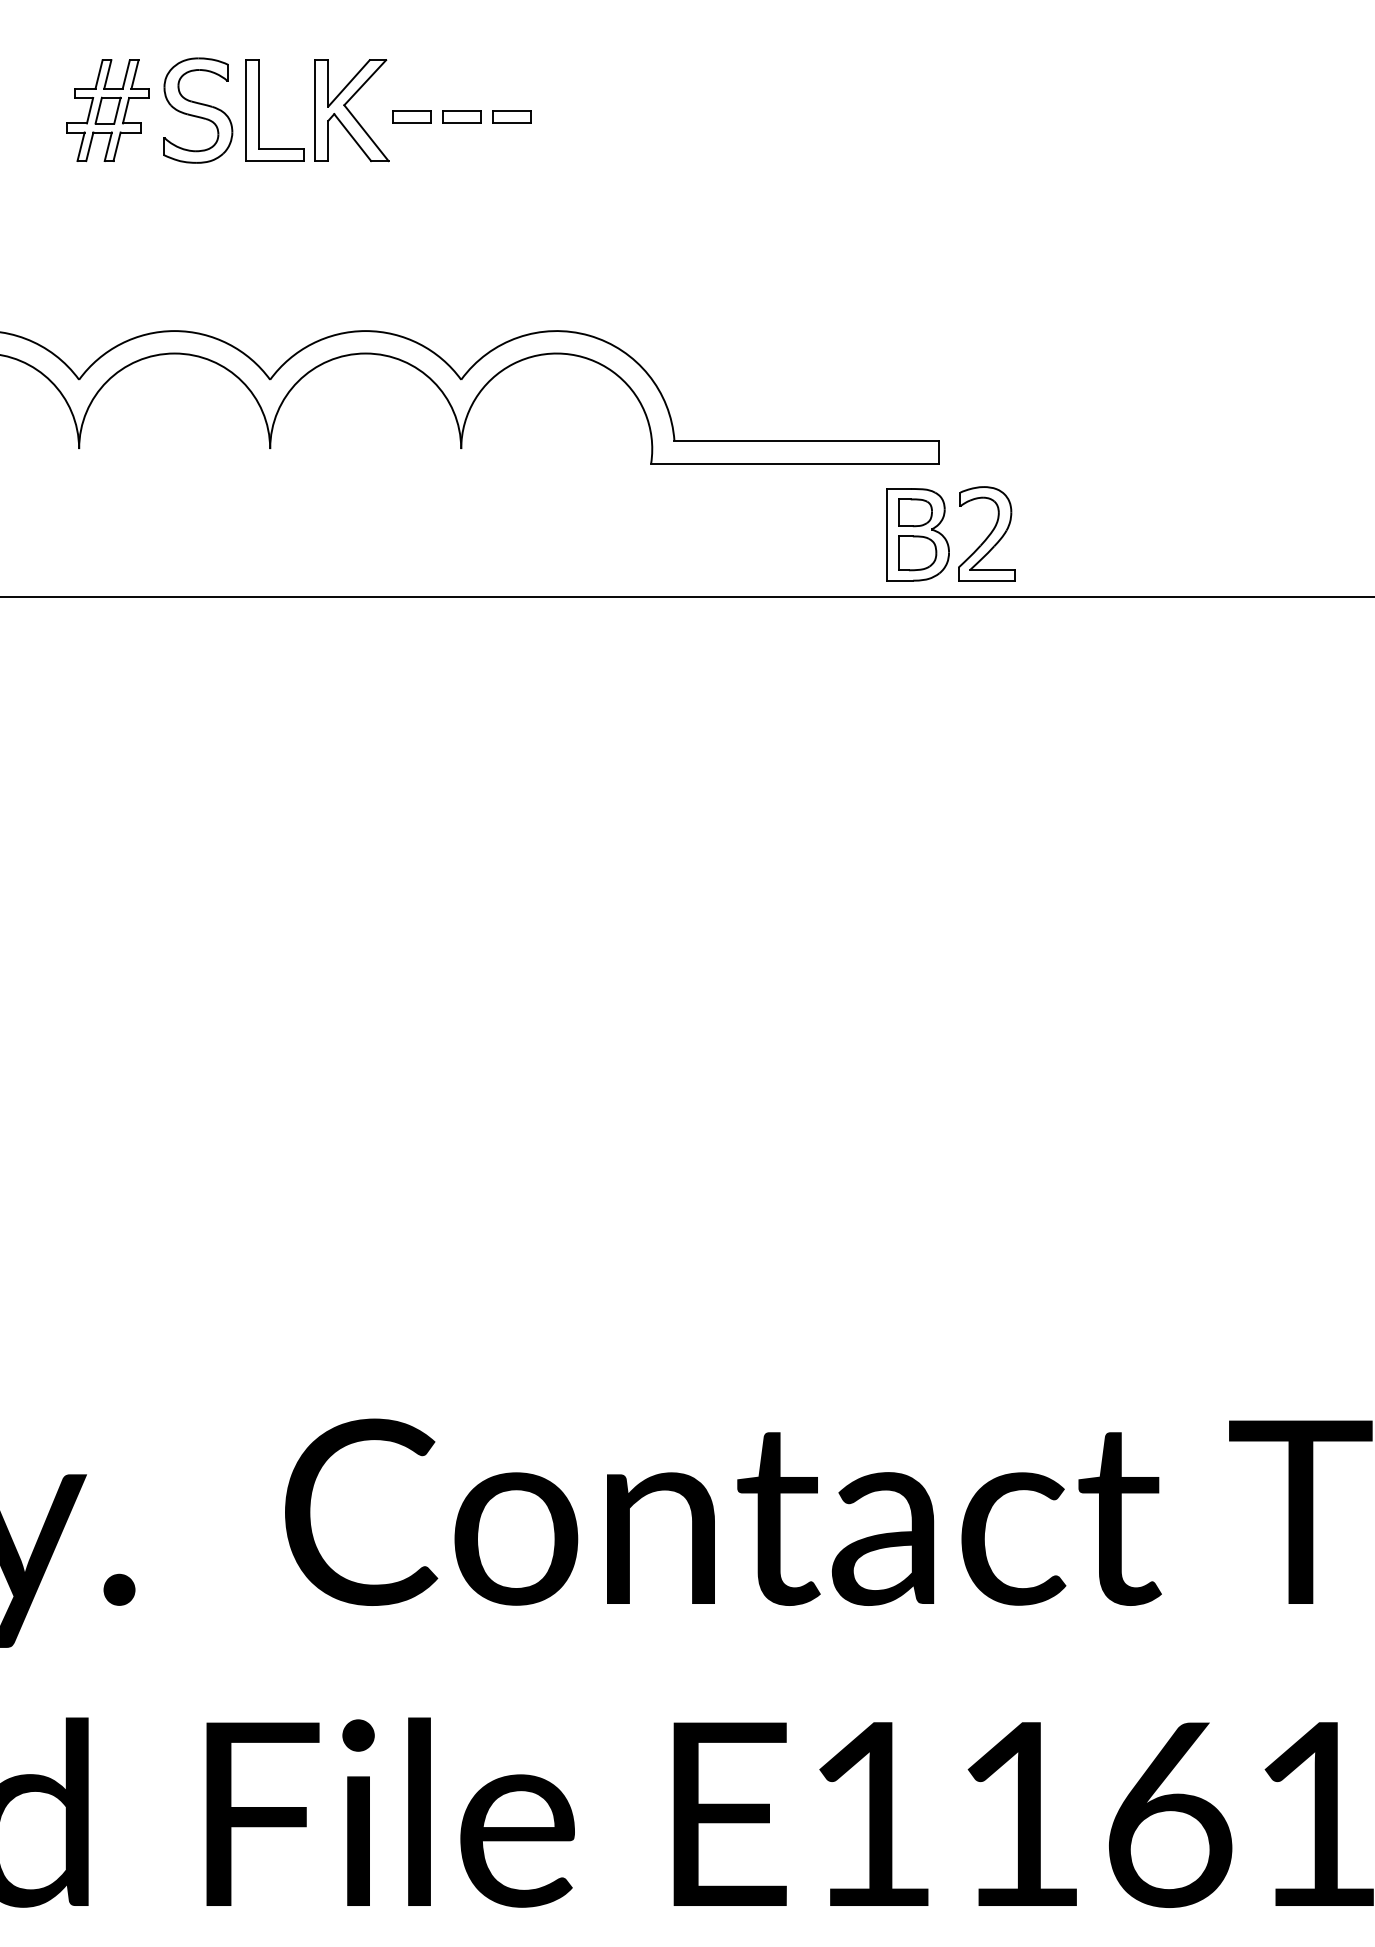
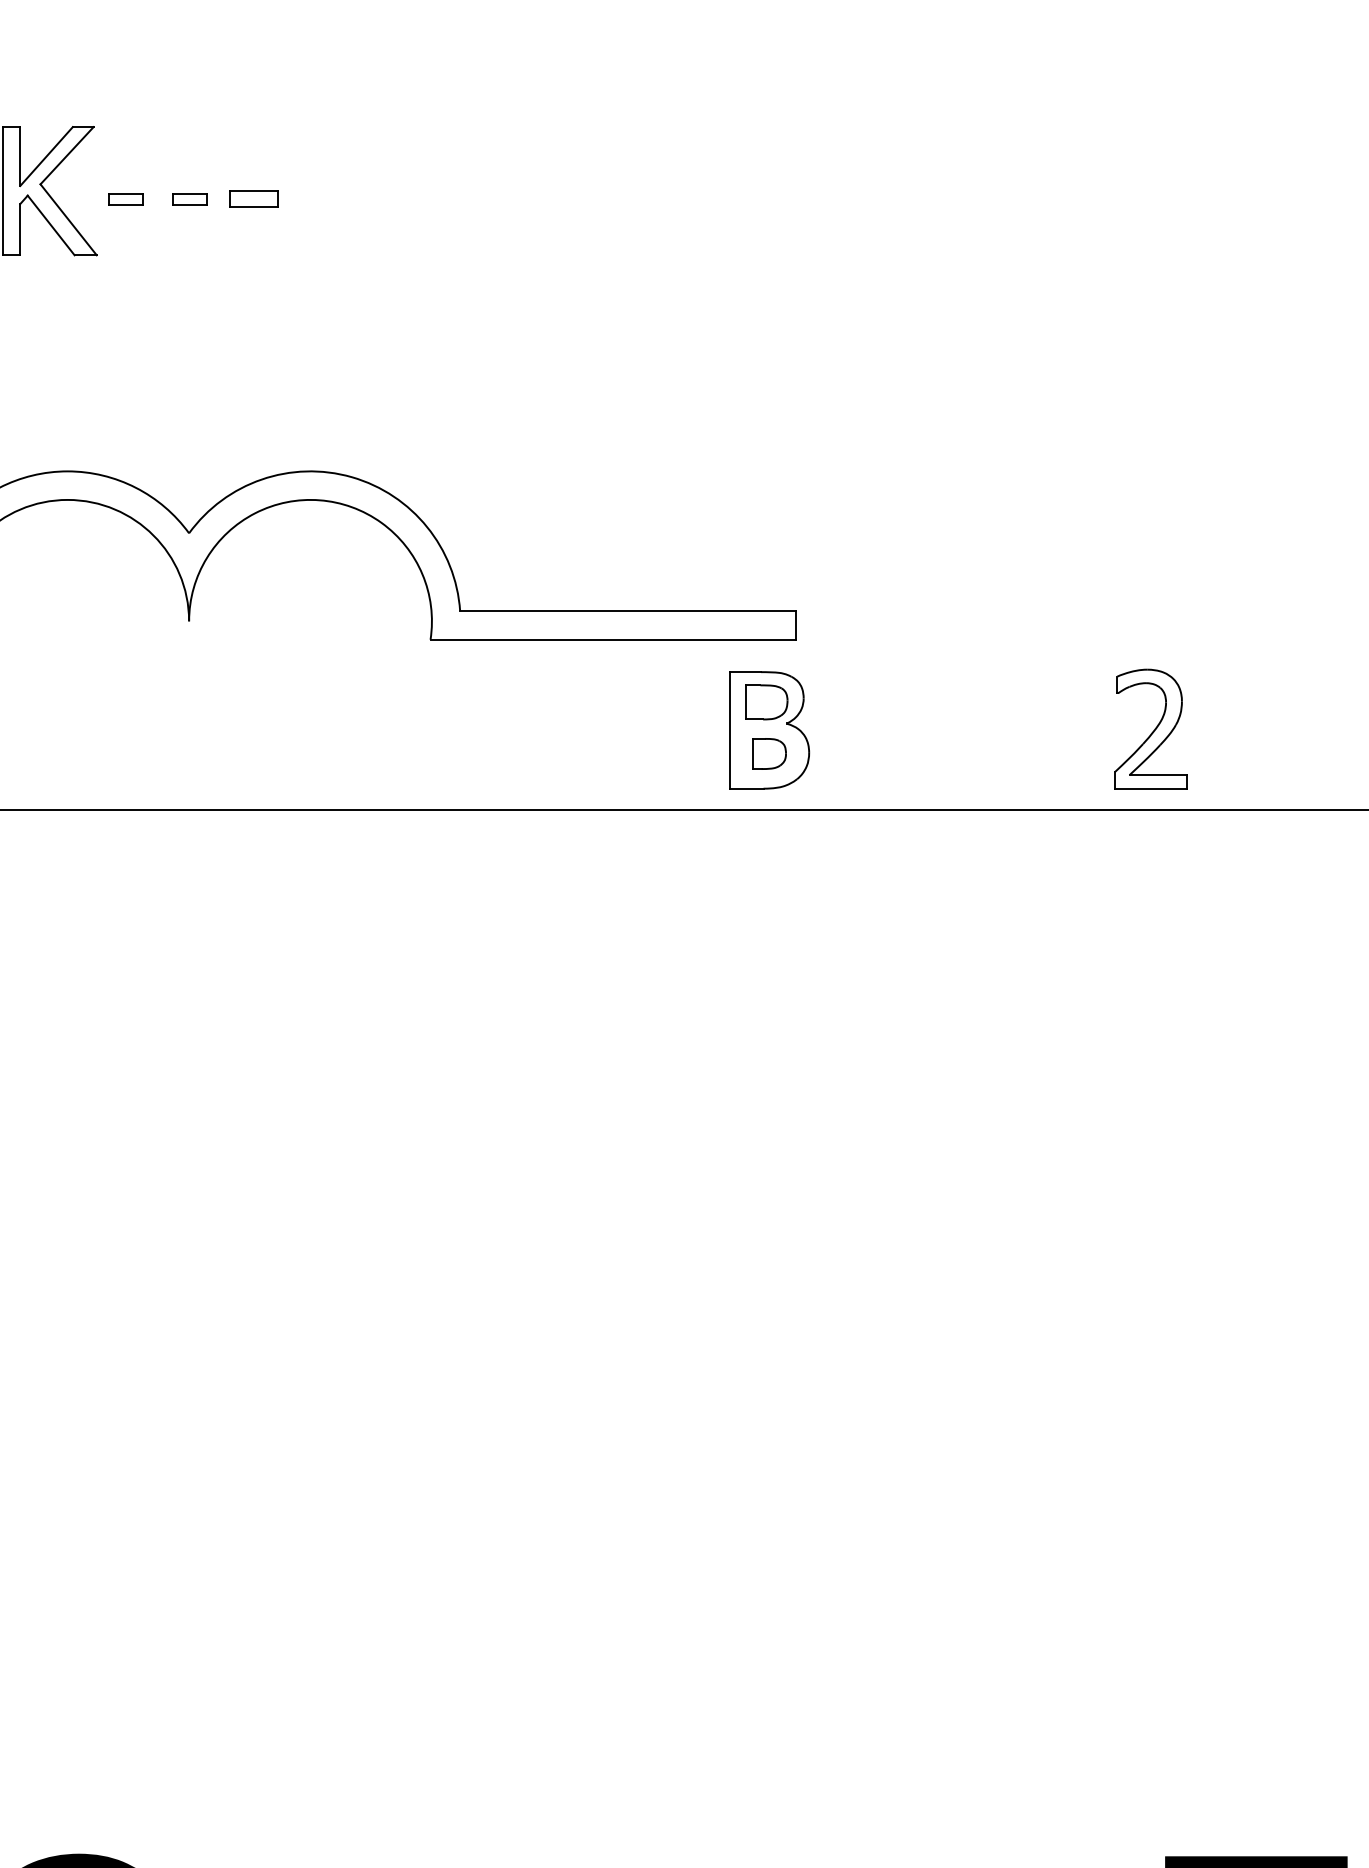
part: (411, 116) -> (125, 198), size x0.7
part: (461, 116) -> (189, 198), size x0.7
part: (986, 533) -> (1150, 728), moved
part: (917, 553) -> (769, 754), size x0.7

